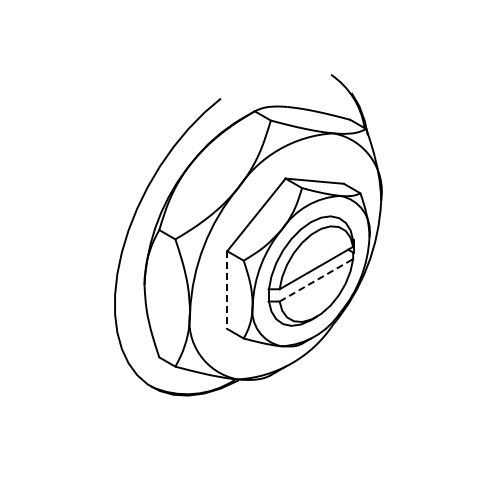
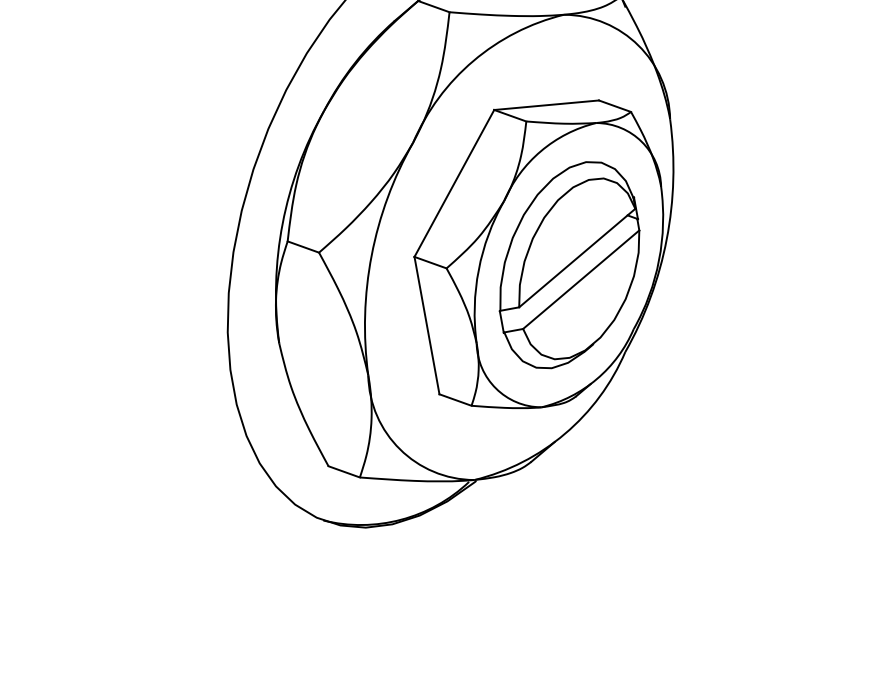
line: (316, 280) -> (581, 280), dashed -> solid
line: (227, 290) -> (427, 326), dashed -> solid

